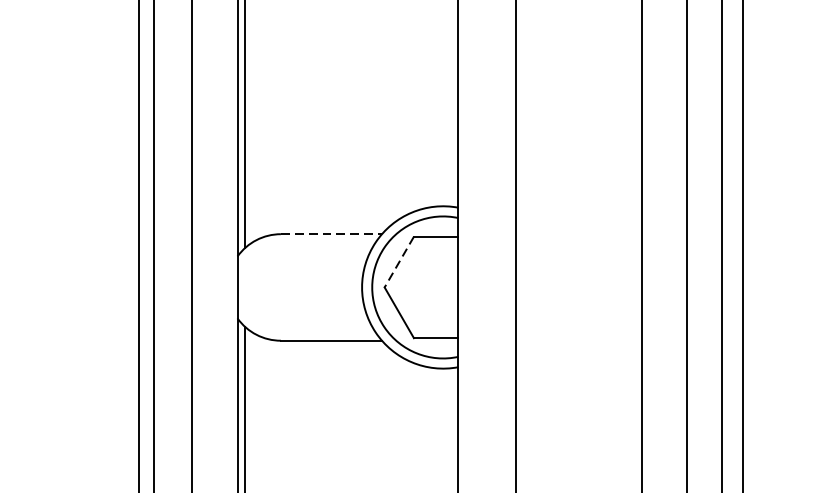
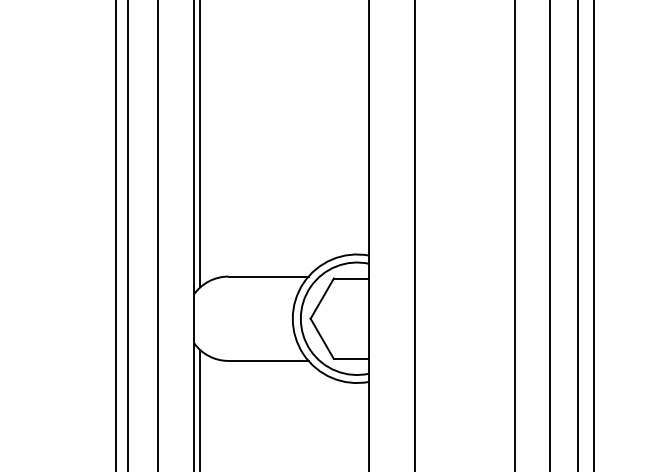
line: (332, 234) -> (269, 276), dashed -> solid
line: (399, 263) -> (322, 299), dashed -> solid

